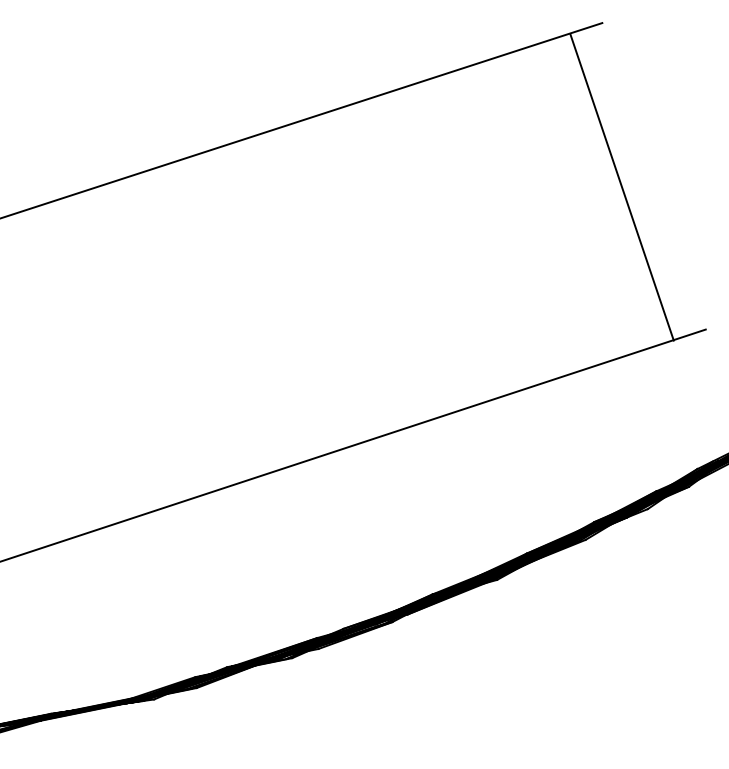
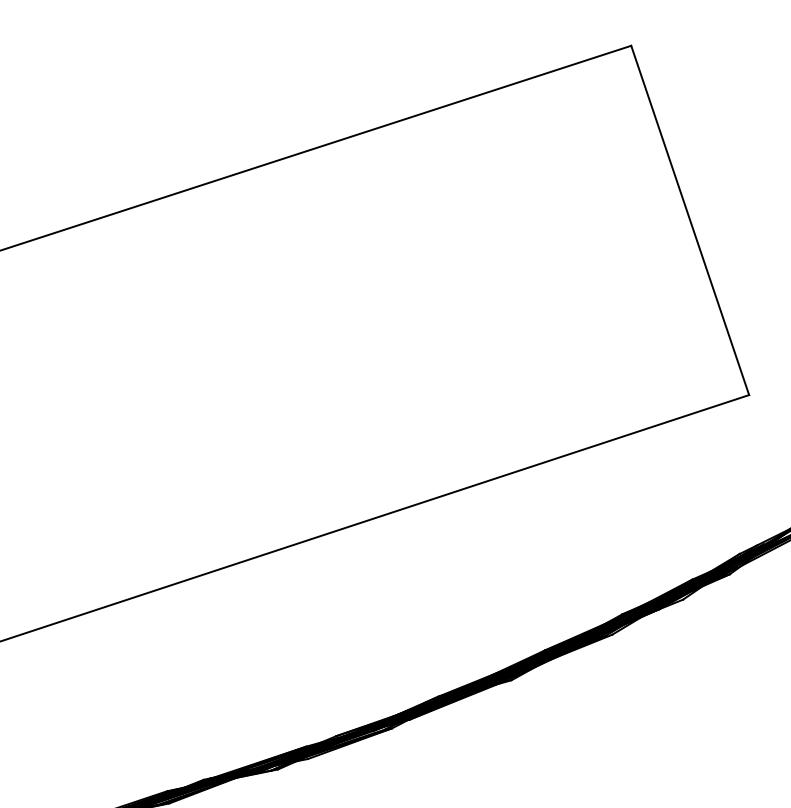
line: (621, 187) -> (689, 220), moved

